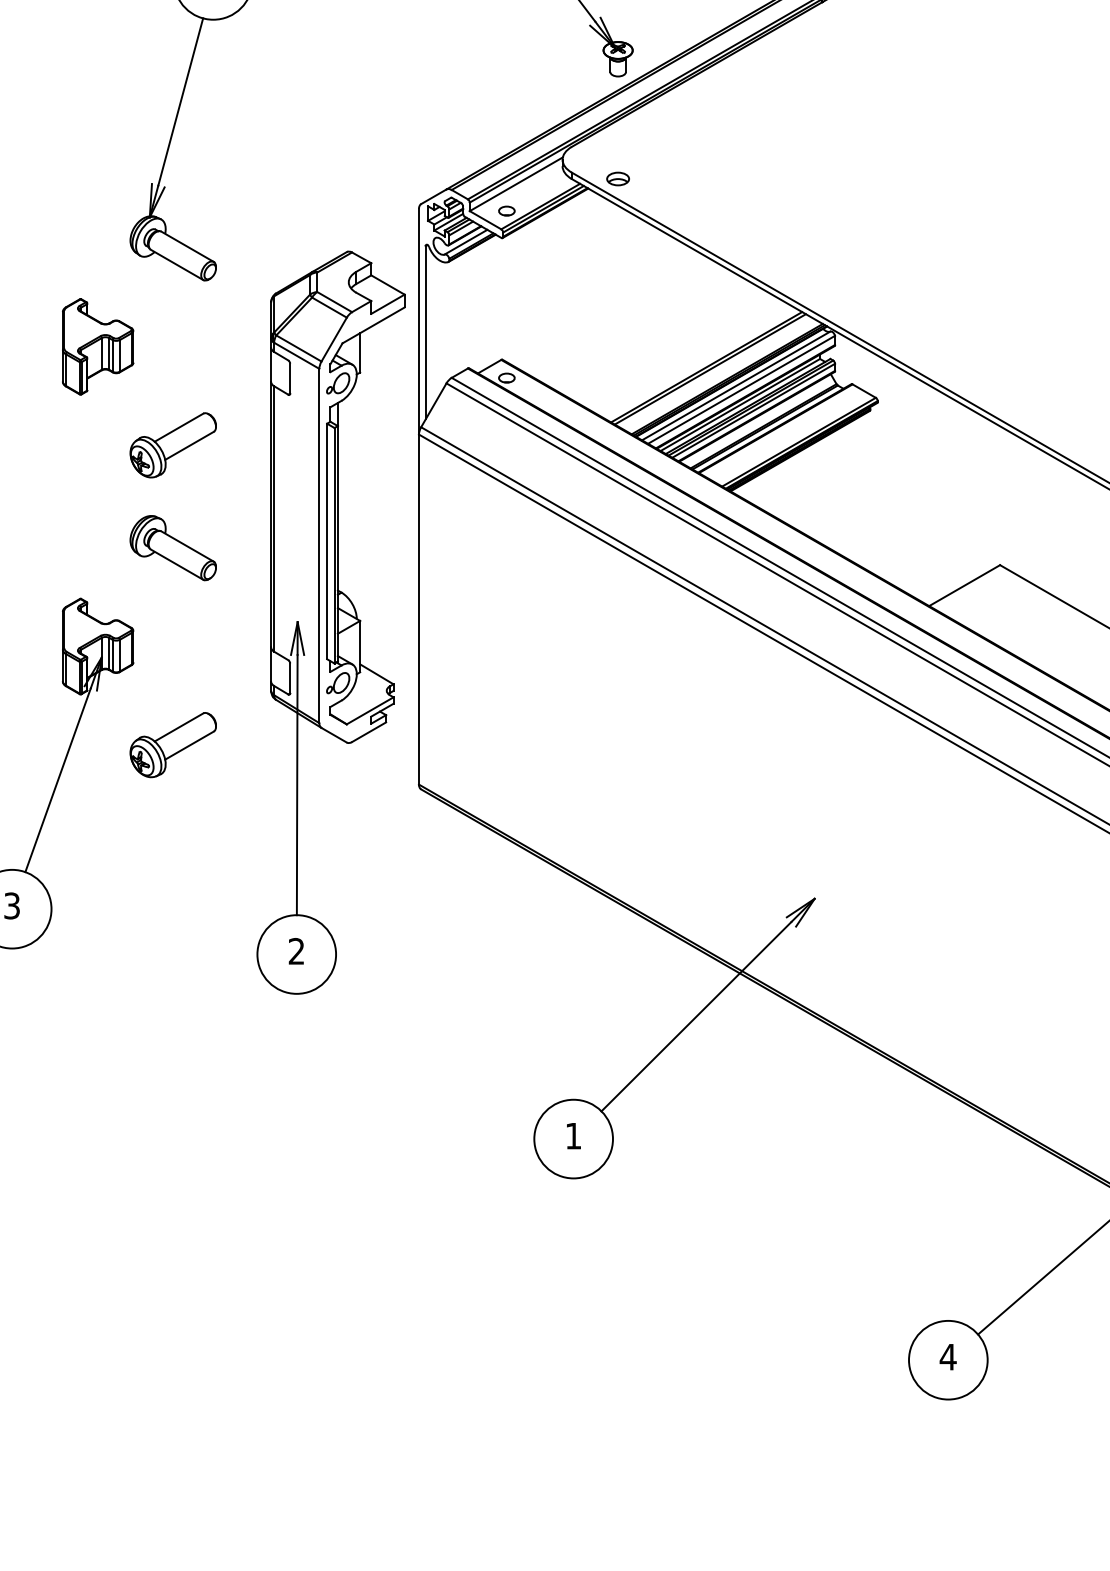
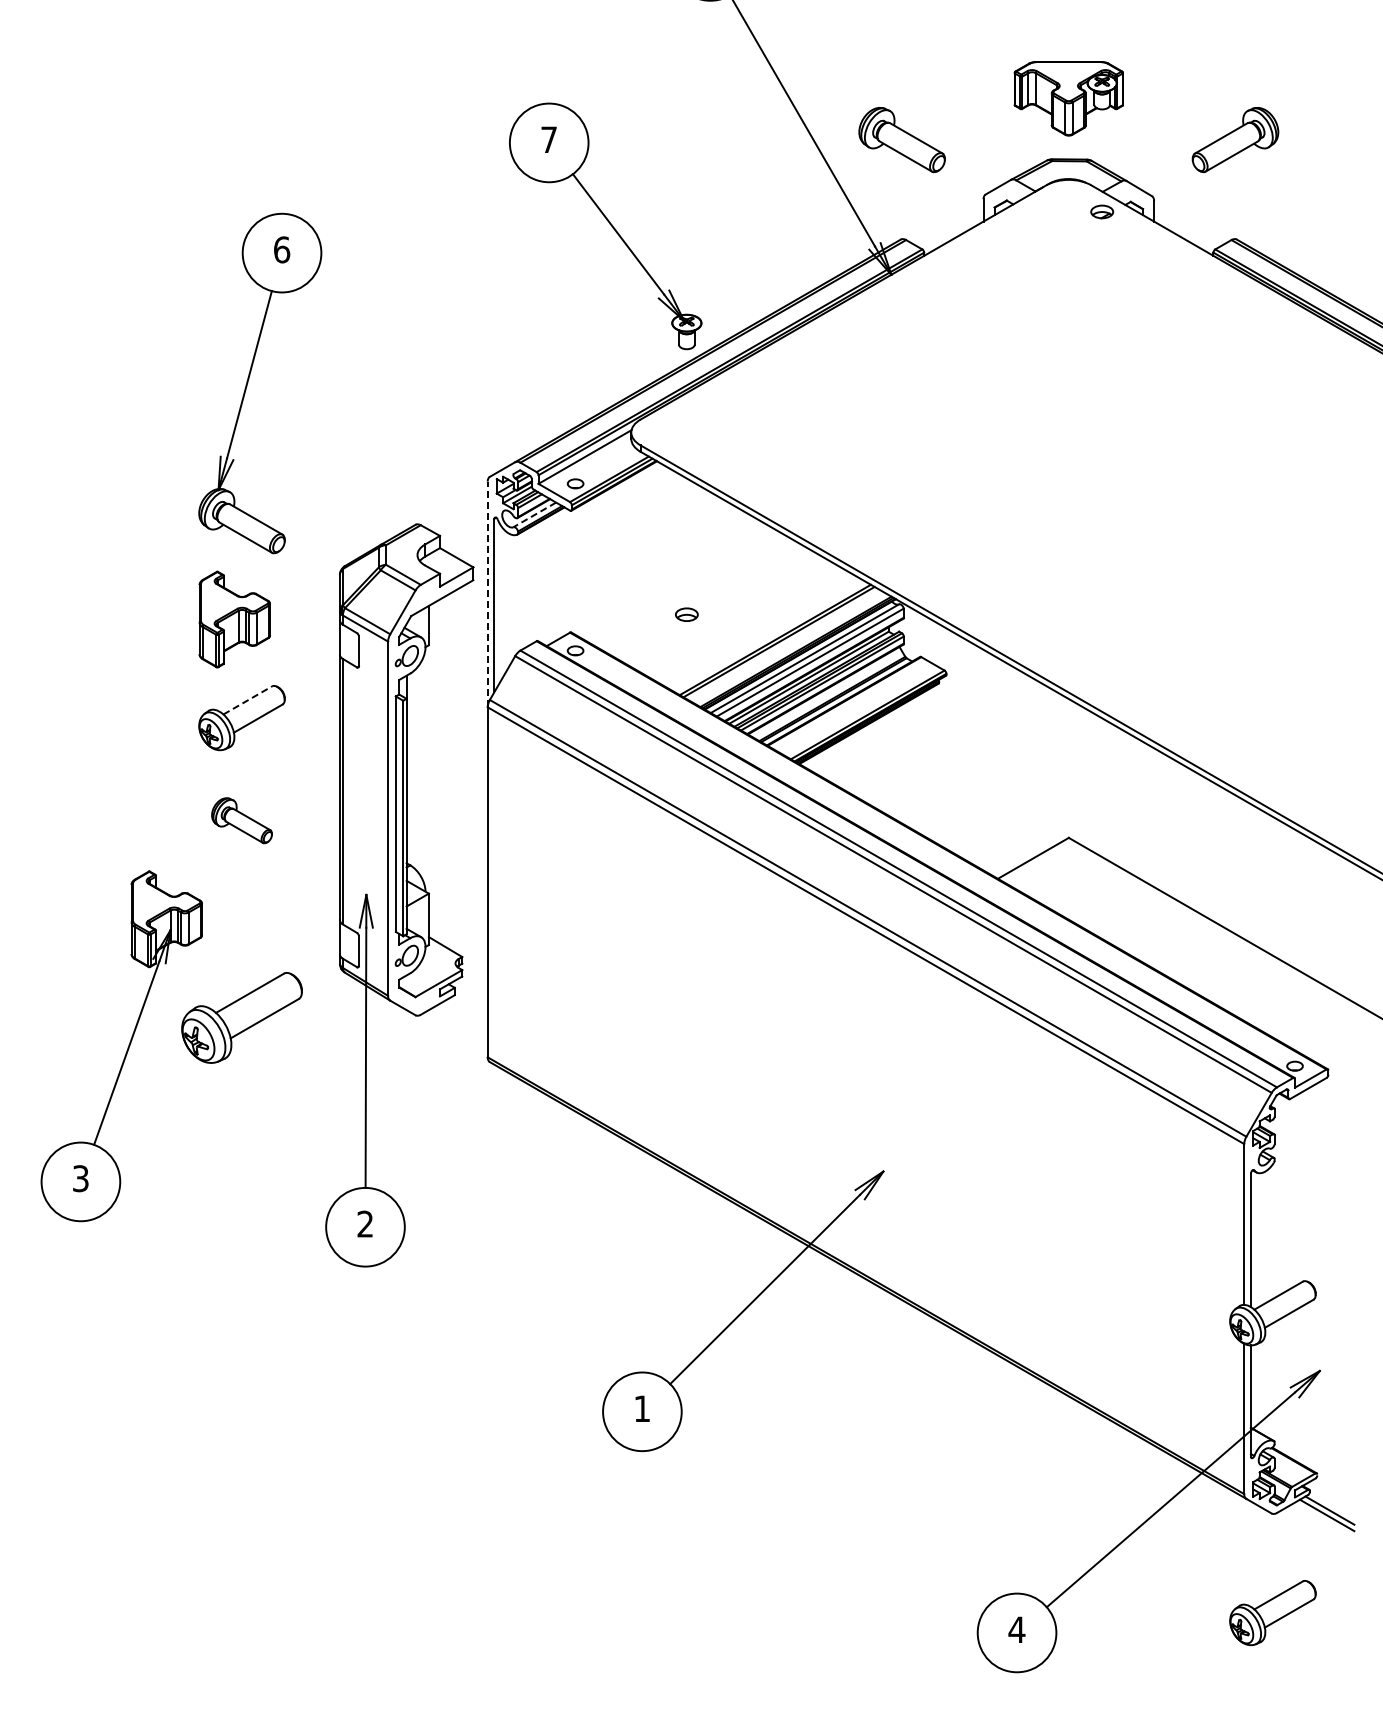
part: (617, 178) -> (686, 614), moved
line: (465, 241) -> (534, 514), solid -> dashed
line: (418, 321) -> (487, 594), solid -> dashed
part: (97, 346) -> (234, 619), moved
line: (179, 427) -> (248, 700), solid -> dashed
part: (172, 547) -> (241, 820), size x0.7
part: (172, 744) -> (241, 1017), size x1.4

